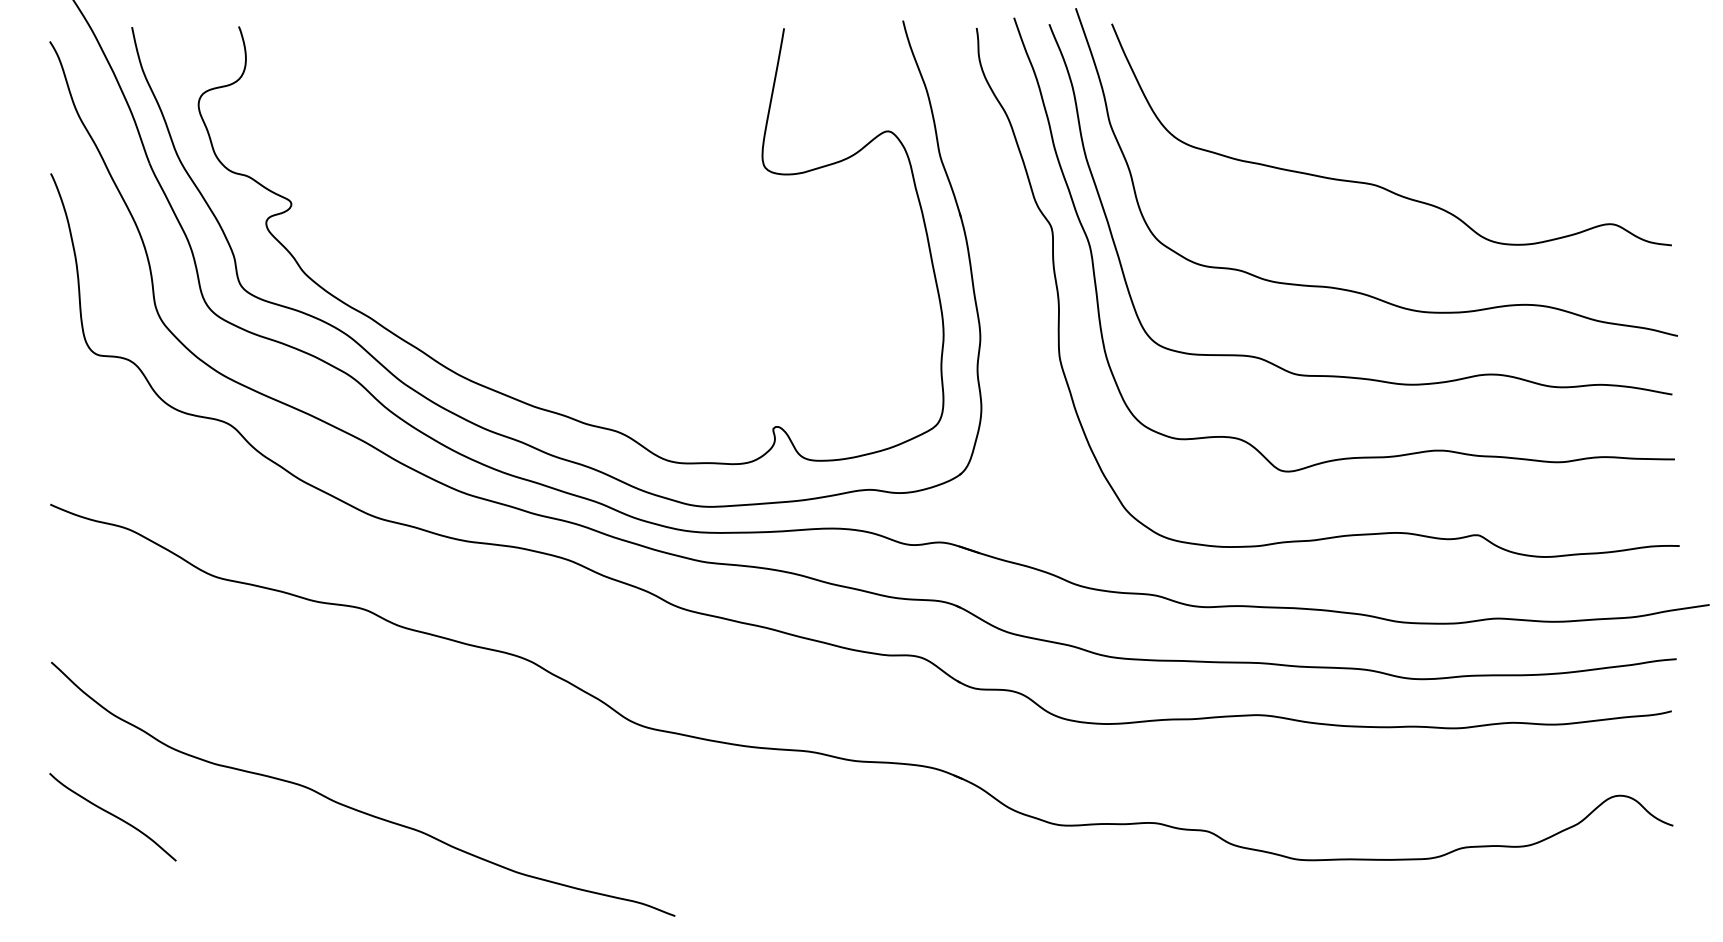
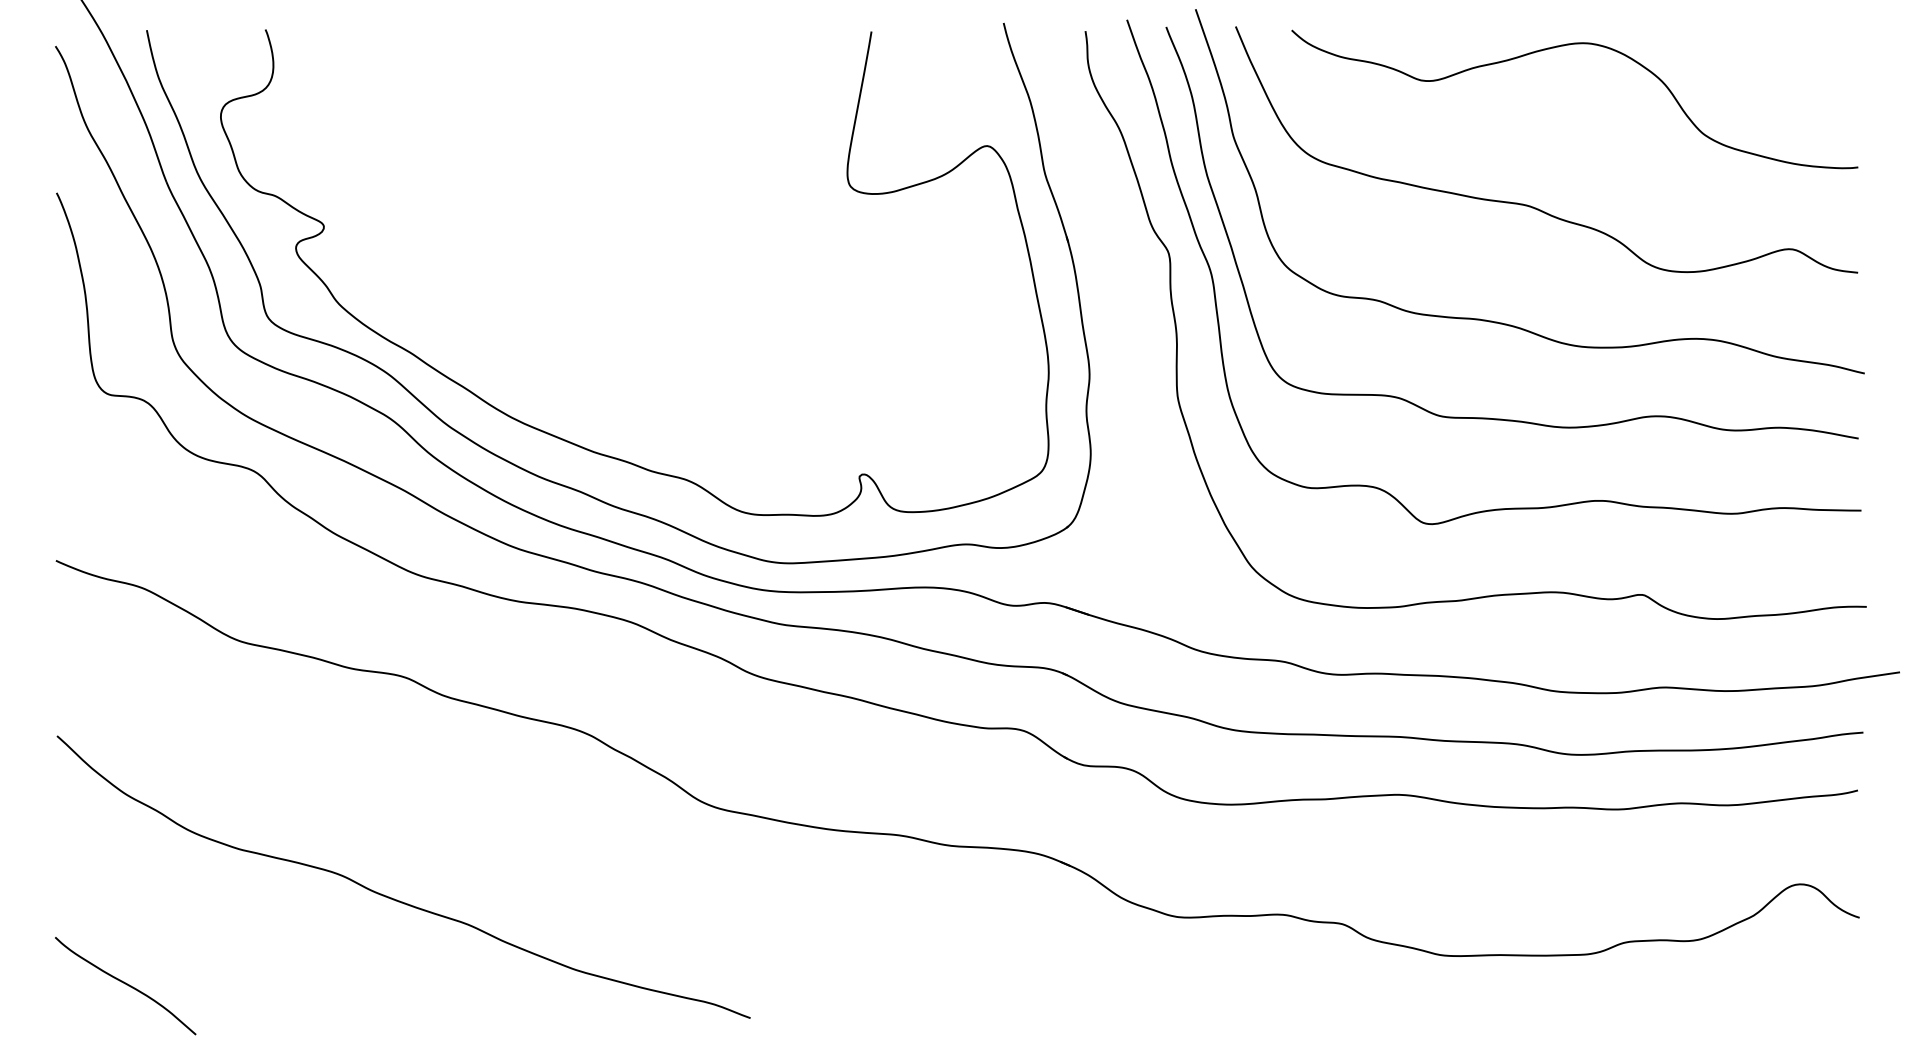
curve: (1409, 41) -> (1566, 46), added
curve: (113, 816) -> (126, 985), moved

